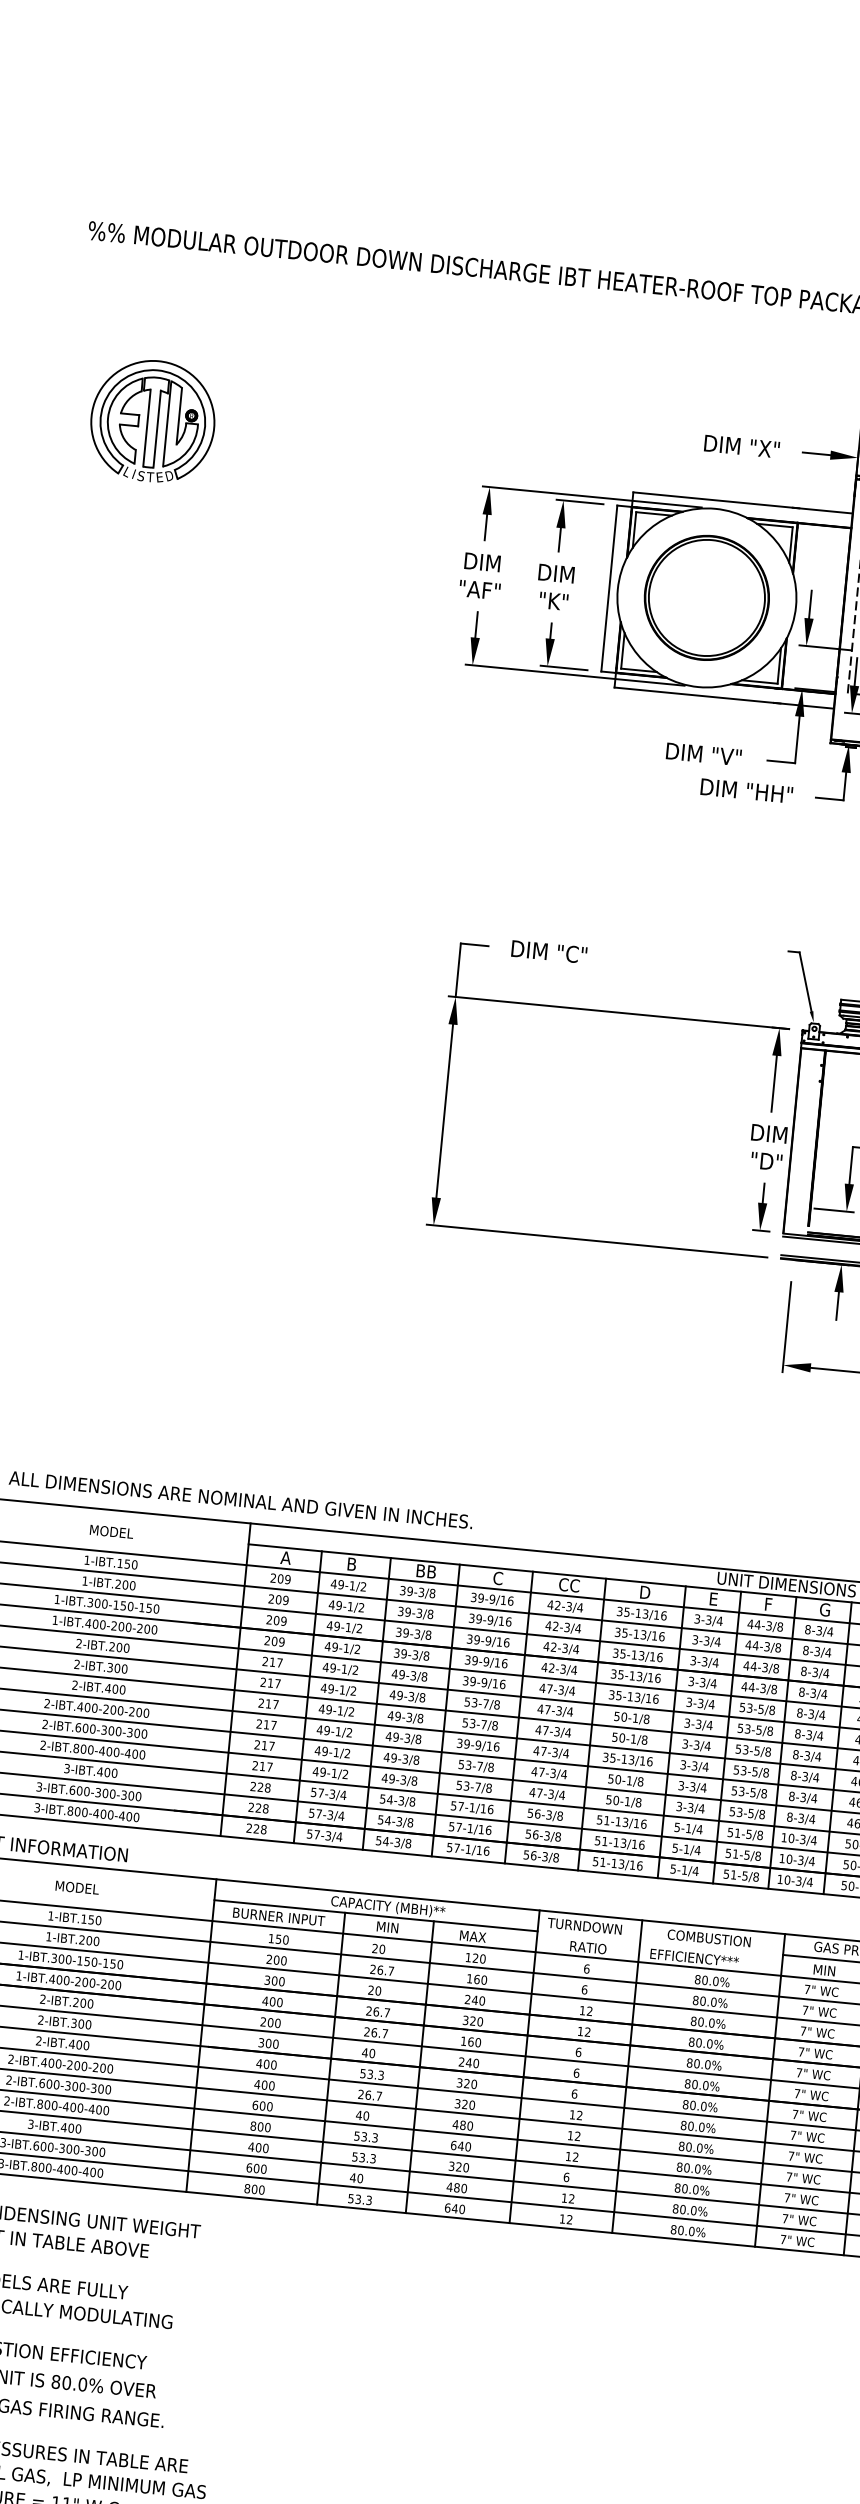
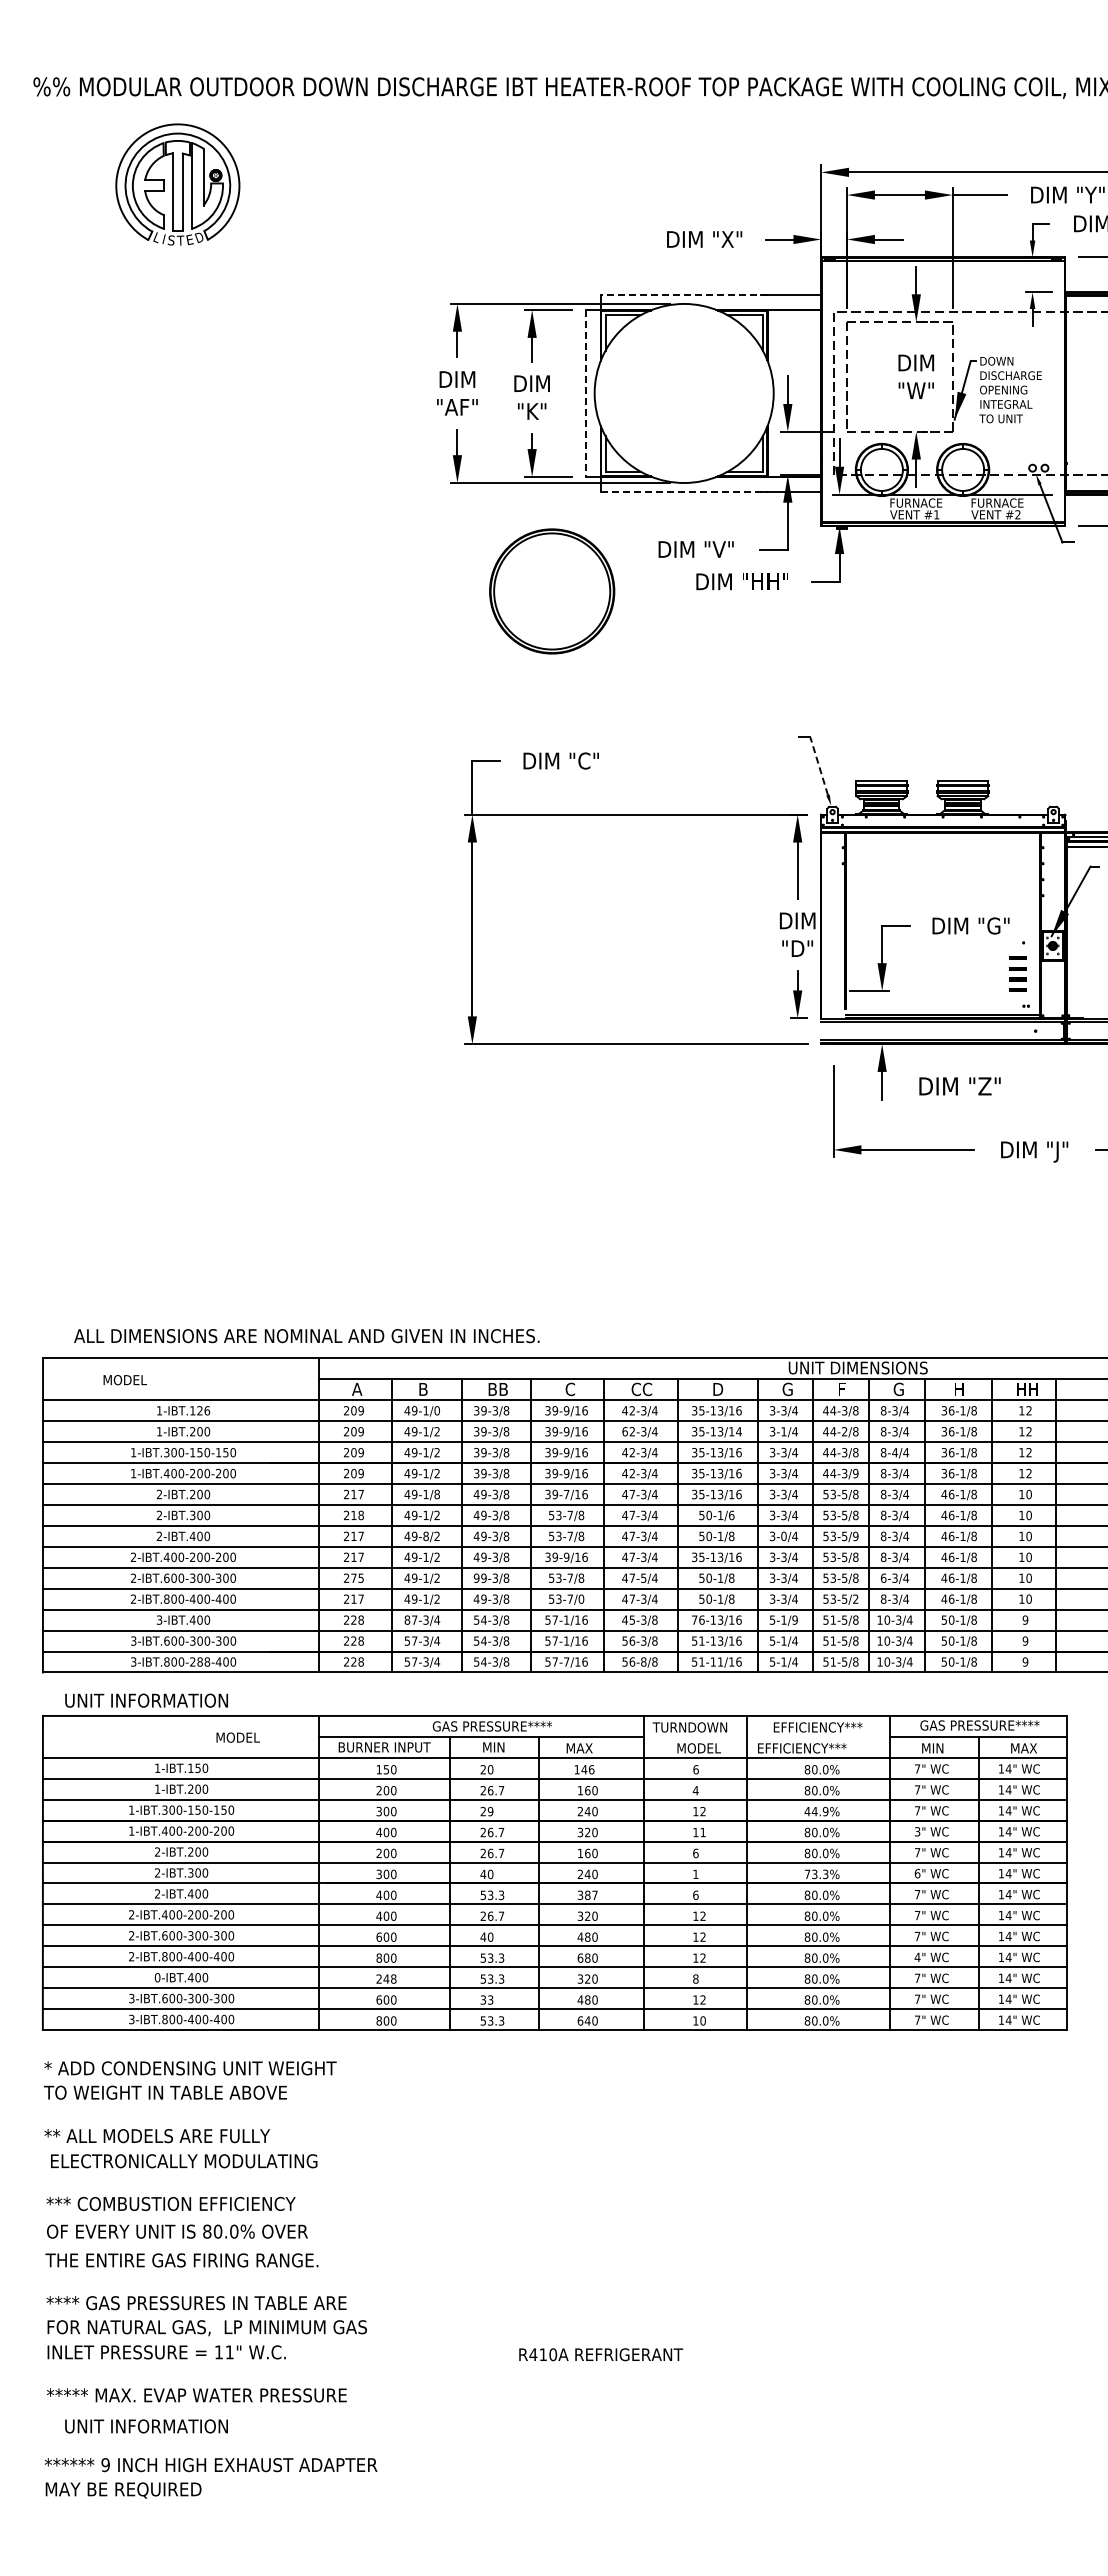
part: (152, 421) -> (177, 184), moved
line: (715, 500) -> (683, 295), solid -> dashed
line: (609, 588) -> (586, 393), solid -> dashed
part: (707, 598) -> (552, 591), moved
line: (697, 695) -> (684, 491), solid -> dashed
line: (805, 981) -> (819, 765), solid -> dashed
text: (110, 1532) -> (124, 1380), moved
text: (130, 1564) -> (203, 1410), 1-IBT.150 -> 1-IBT.126
text: (362, 1586) -> (436, 1410), 49-1/2 -> 49-1/0
text: (714, 1599) -> (787, 1389), E -> G
text: (548, 1625) -> (624, 1431), 42-3/4 -> 62-3/4
text: (661, 1636) -> (738, 1431), 35-13/16 -> 35-13/14
text: (706, 1640) -> (783, 1431), 3-3/4 -> 3-1/4
text: (767, 1646) -> (844, 1431), 44-3/8 -> 44-2/8
text: (354, 1670) -> (436, 1494), 49-1/2 -> 49-1/8
text: (814, 1672) -> (894, 1452), 8-3/4 -> 8-4/4
text: (484, 1682) -> (566, 1494), 39-9/16 -> 39-7/16
text: (277, 1683) -> (360, 1515), 217 -> 218
text: (773, 1689) -> (855, 1473), 44-3/8 -> 44-3/9
text: (339, 1710) -> (425, 1536), 49-1/2 -> 49-8/2
text: (646, 1718) -> (731, 1514), 50-1/8 -> 50-1/6
text: (268, 1745) -> (357, 1577), 217 -> 275
text: (696, 1745) -> (783, 1536), 3-3/4 -> 3-0/4
text: (767, 1752) -> (855, 1536), 53-5/8 -> 53-5/9
text: (386, 1756) -> (476, 1577), 49-3/8 -> 99-3/8
text: (552, 1772) -> (643, 1577), 47-3/4 -> 47-5/4
text: (489, 1787) -> (581, 1598), 53-7/8 -> 53-7/0
text: (313, 1791) -> (407, 1619), 57-3/4 -> 87-3/4
text: (791, 1795) -> (883, 1577), 8-3/4 -> 6-3/4
text: (533, 1812) -> (628, 1619), 56-3/8 -> 45-3/8
text: (102, 1813) -> (199, 1661), 3-IBT.800-400-400 -> 3-IBT.800-288-400
text: (761, 1813) -> (855, 1598), 53-5/8 -> 53-5/2
text: (603, 1819) -> (698, 1619), 51-13/16 -> 76-13/16
text: (699, 1828) -> (794, 1619), 5-1/4 -> 5-1/9
text: (468, 1848) -> (566, 1661), 57-1/16 -> 57-7/16
text: (544, 1856) -> (643, 1661), 56-3/8 -> 56-8/8
text: (621, 1863) -> (720, 1661), 51-13/16 -> 51-11/16
text: (76, 1887) -> (237, 1737), moved
text: (387, 1907) -> (491, 1727), CAPACITY (MBH)** -> GAS PRESSURE****
text: (711, 1938) -> (817, 1727), COMBUSTION -> EFFICIENCY***
text: (592, 1948) -> (699, 1748), RATIO -> MODEL
text: (478, 1958) -> (587, 1769), 120 -> 146
text: (584, 1989) -> (695, 1790), 6 -> 4
text: (378, 1990) -> (490, 1811), 20 -> 29
text: (702, 2022) -> (816, 1811), 80.0% -> 44.9%
text: (587, 2032) -> (702, 1832), 12 -> 11
text: (801, 2051) -> (917, 1831), 7" -> 3"
text: (576, 2072) -> (695, 1873), 6 -> 1
text: (470, 2084) -> (591, 1895), 320 -> 387
text: (696, 2084) -> (816, 1874), 80.0% -> 73.3%
text: (797, 2093) -> (917, 1873), 7" -> 6"
text: (30, 2124) -> (157, 1977), 3-IBT.400 -> 0-IBT.400
text: (460, 2145) -> (587, 1957), 640 -> 680
text: (258, 2147) -> (386, 1978), 400 -> 248
text: (566, 2176) -> (695, 1978), 6 -> 8
text: (789, 2176) -> (917, 1956), 7" -> 4"
text: (356, 2177) -> (486, 1999), 40 -> 33
text: (569, 2219) -> (702, 2020), 12 -> 10

